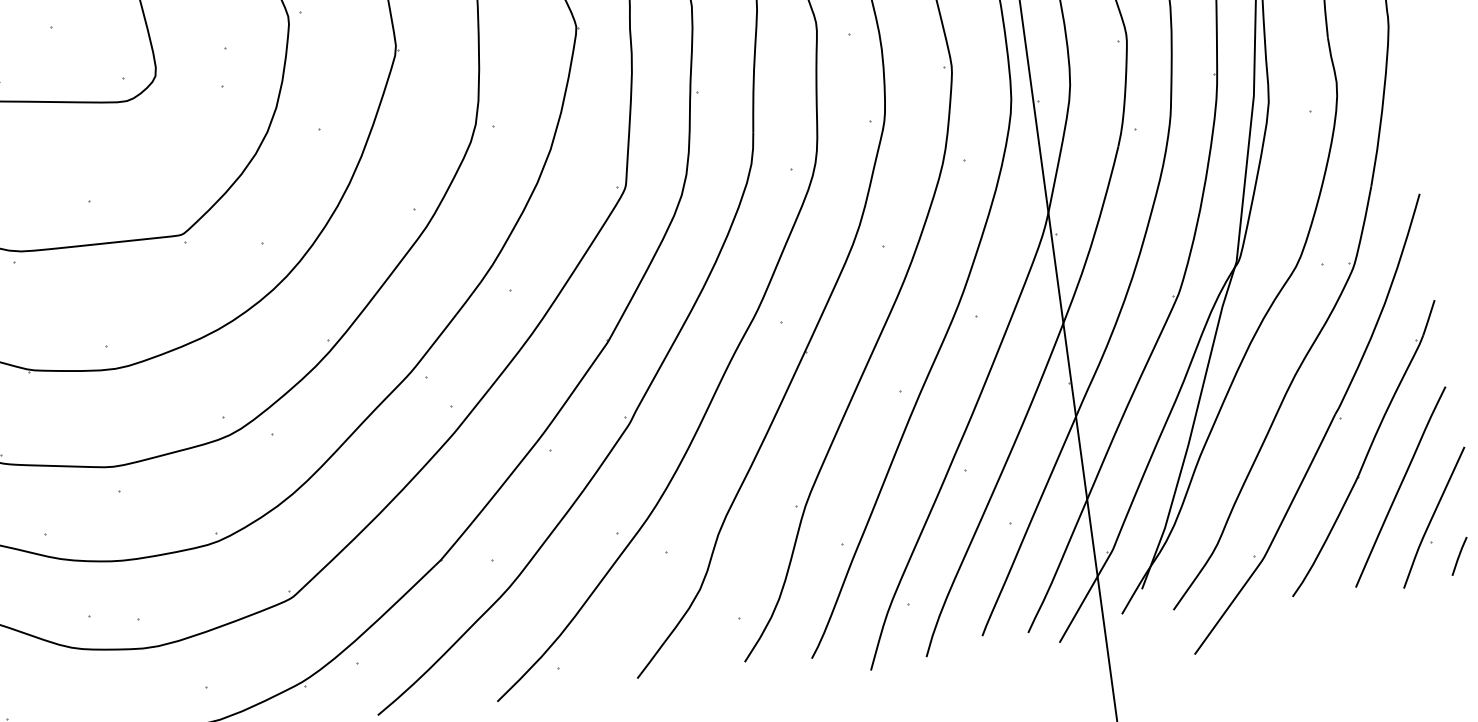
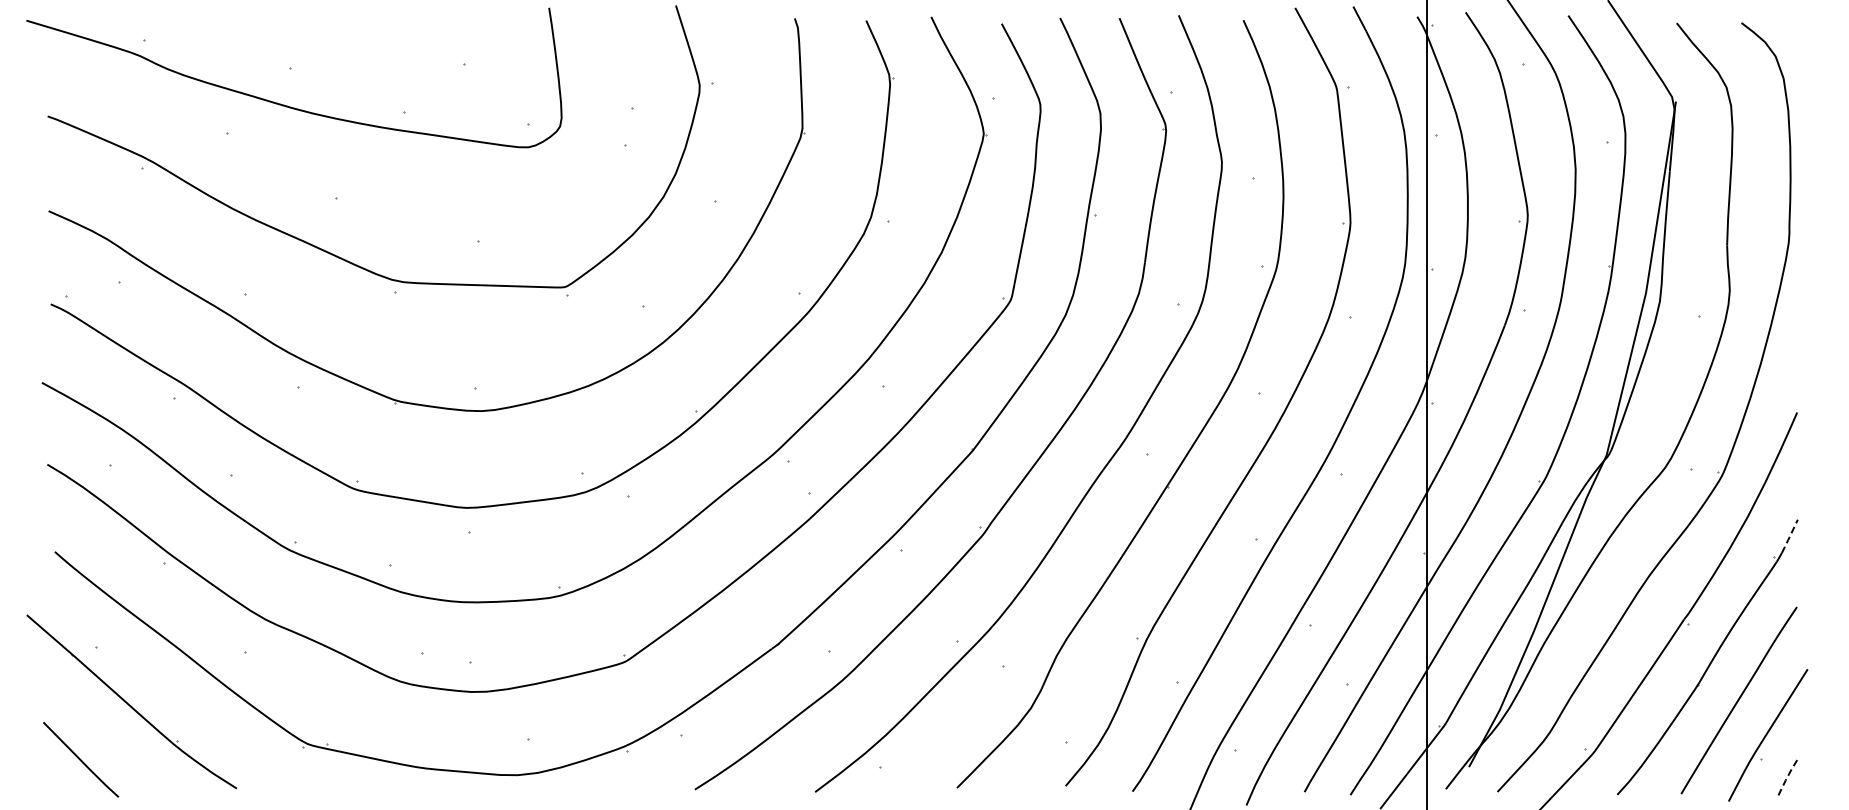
line: (1428, 317) -> (1789, 536), solid -> dashed
line: (1458, 555) -> (1787, 776), solid -> dashed

